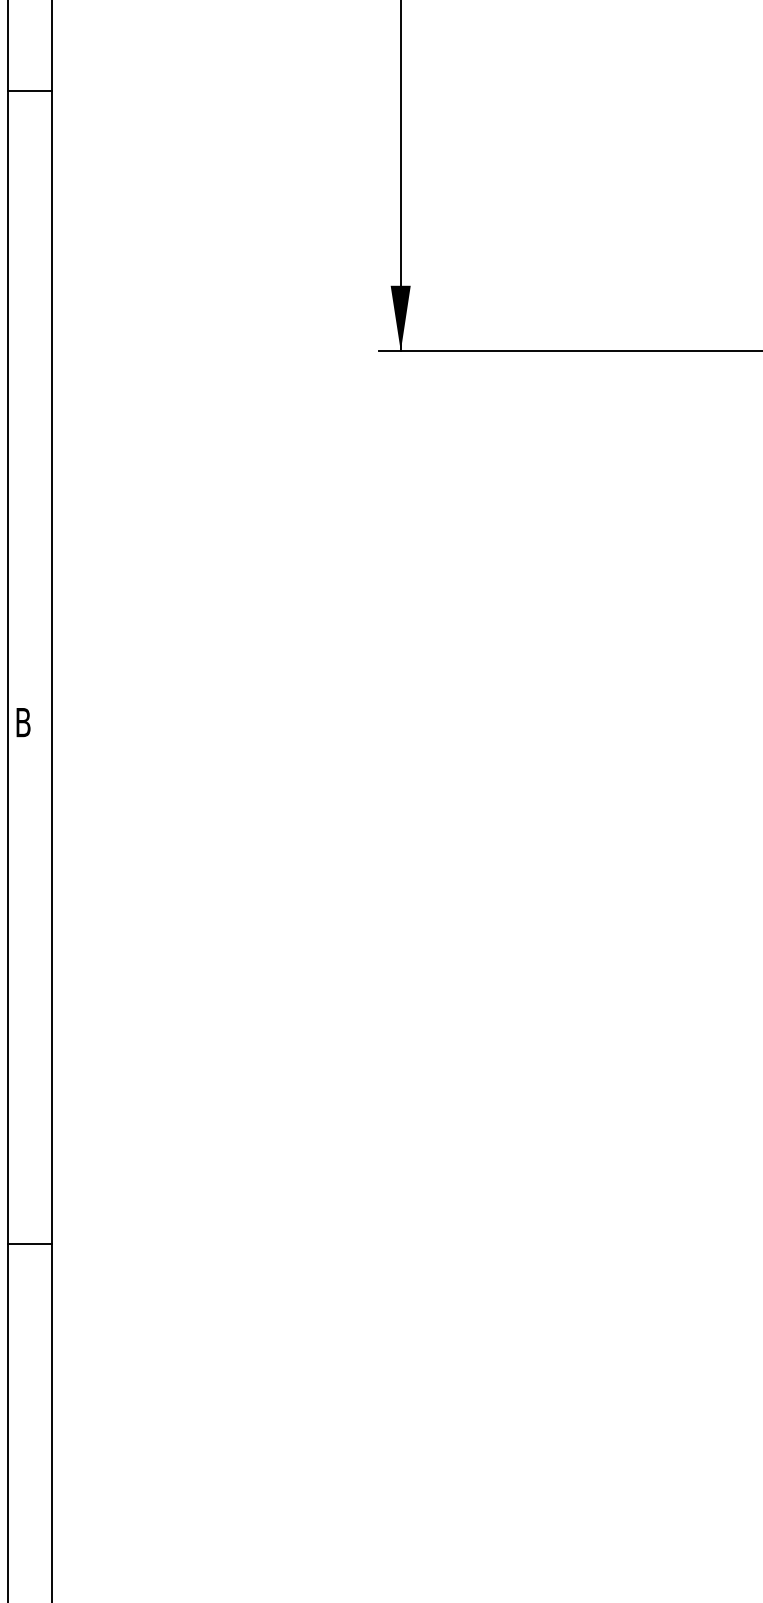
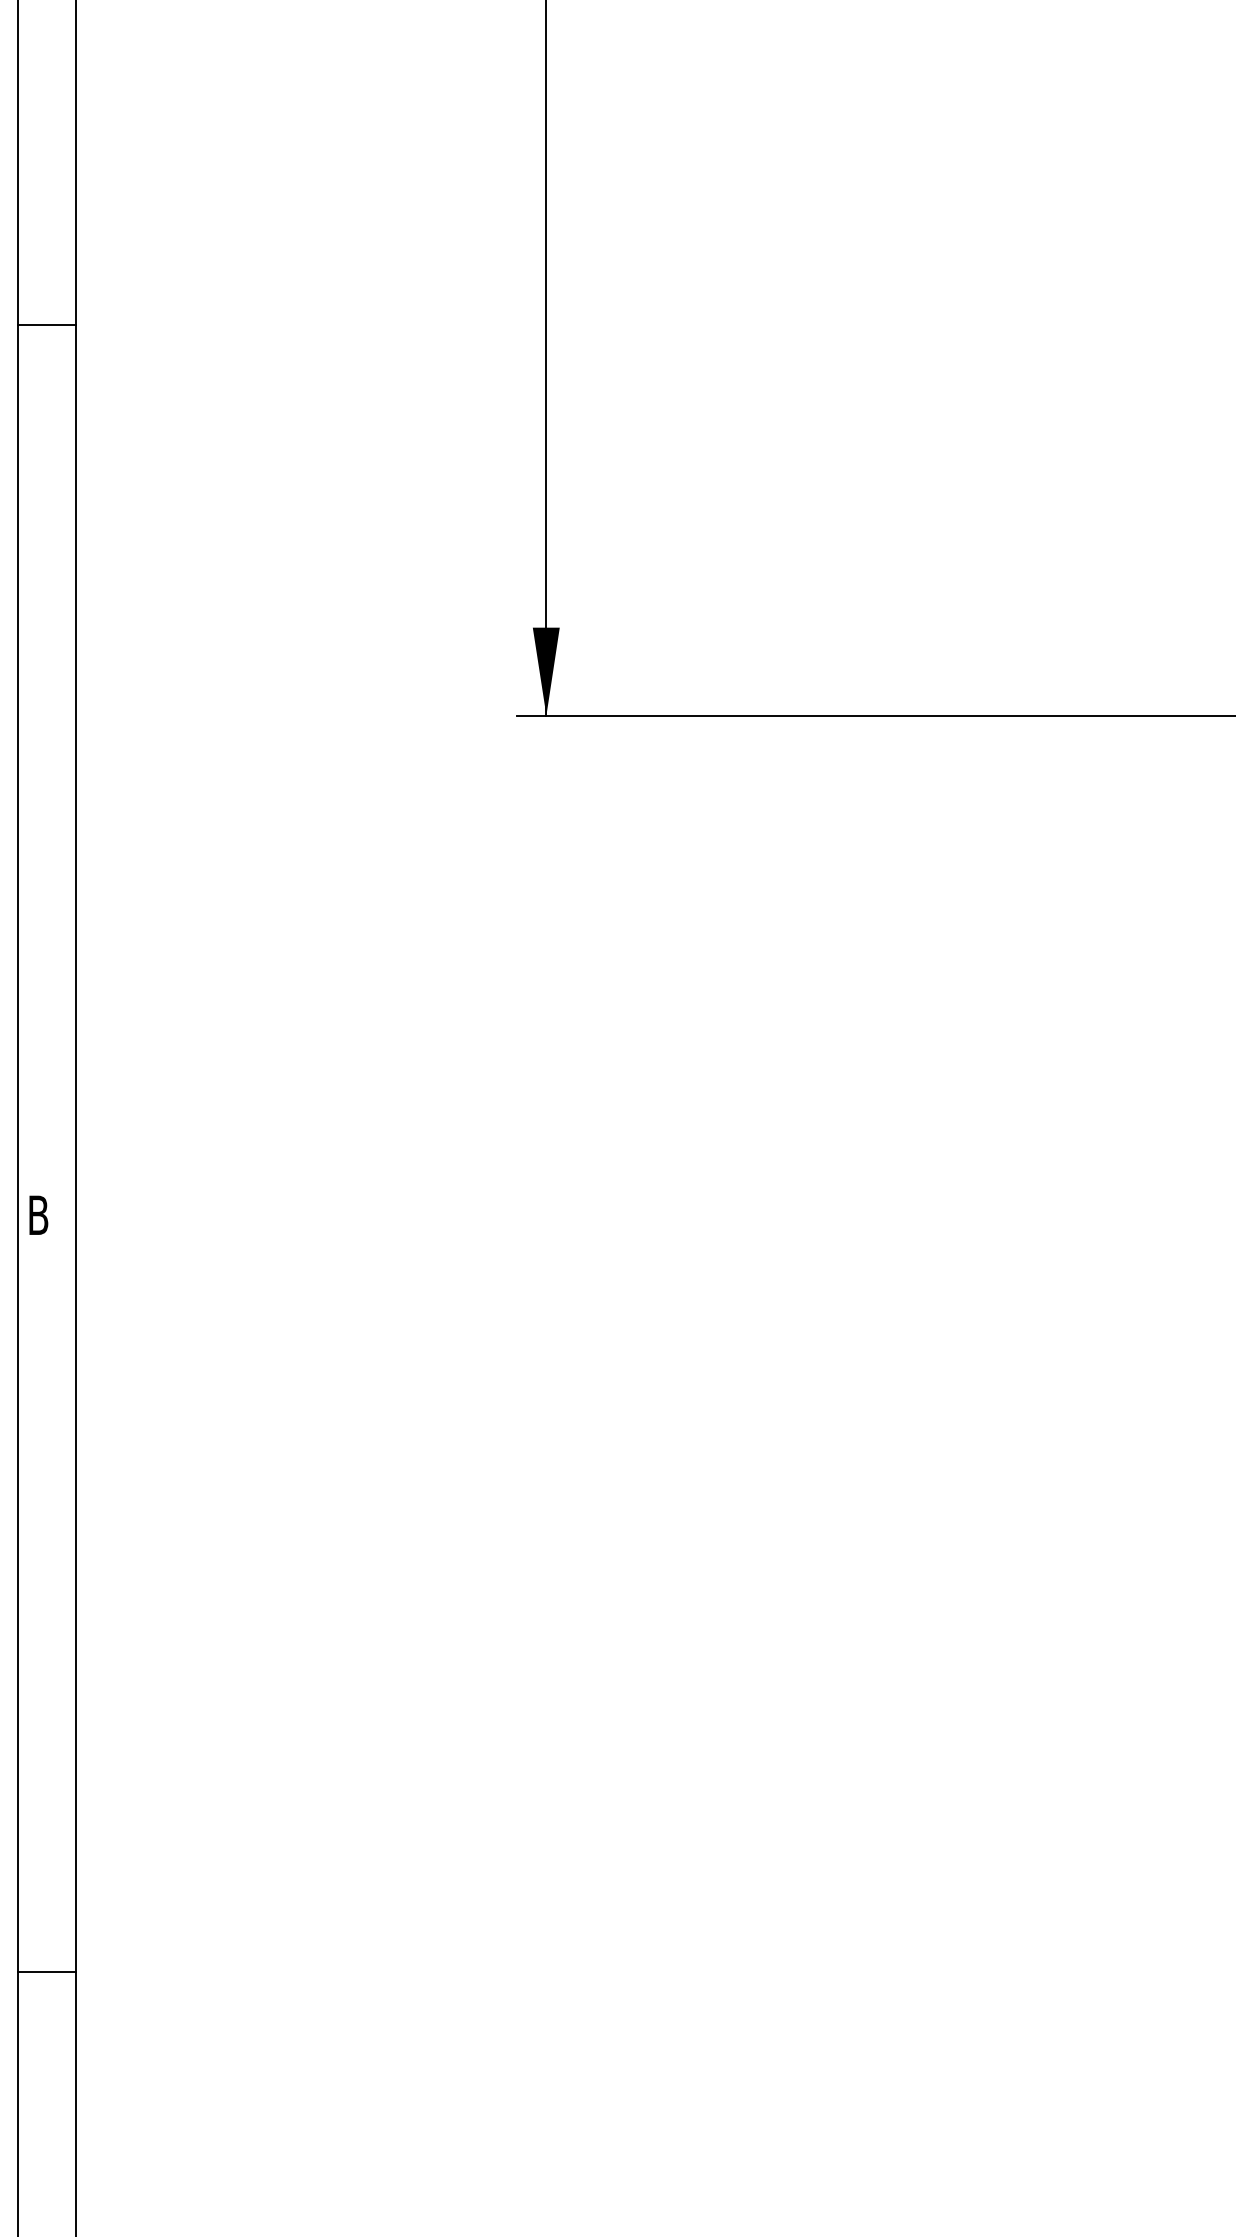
line: (29, 90) -> (46, 324), moved
line: (29, 1244) -> (46, 1972), moved

